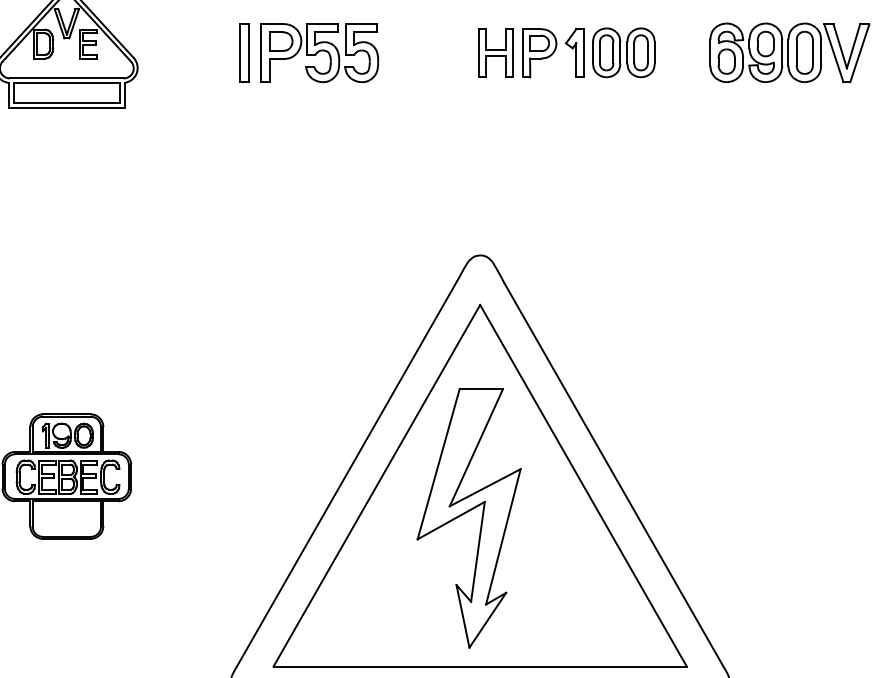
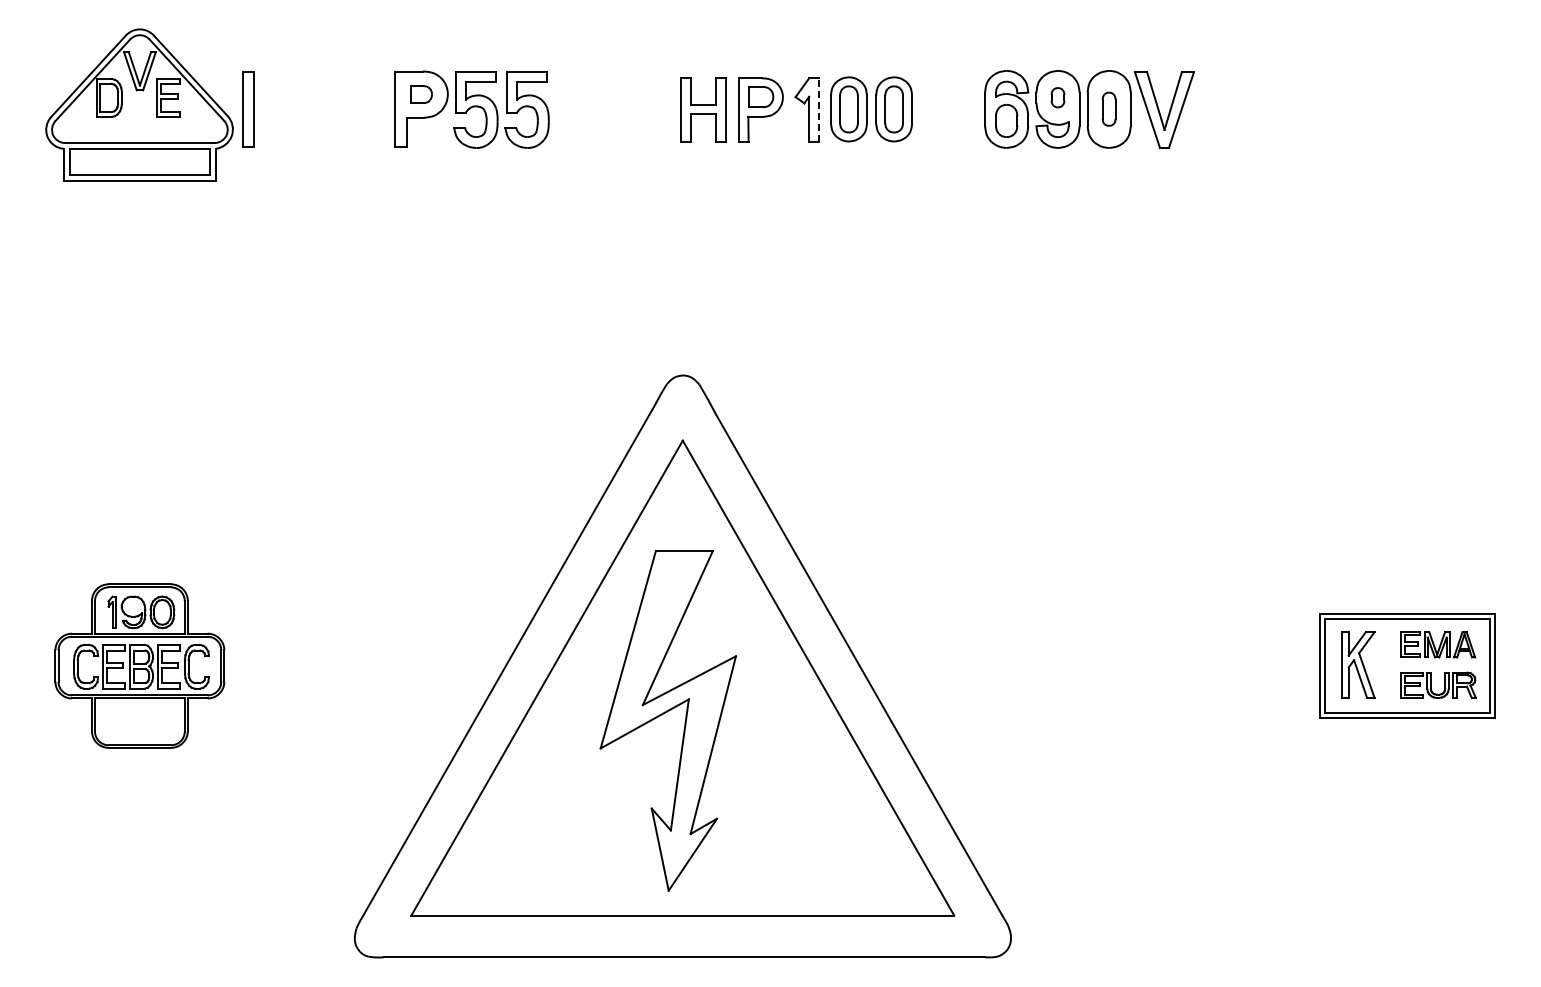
part: (281, 41) -> (421, 94), size x0.7
part: (765, 43) -> (1057, 97), size x0.6
part: (244, 52) -> (248, 109), moved
line: (583, 52) -> (818, 109), solid -> dashed
part: (804, 52) -> (1108, 108), size x0.6

